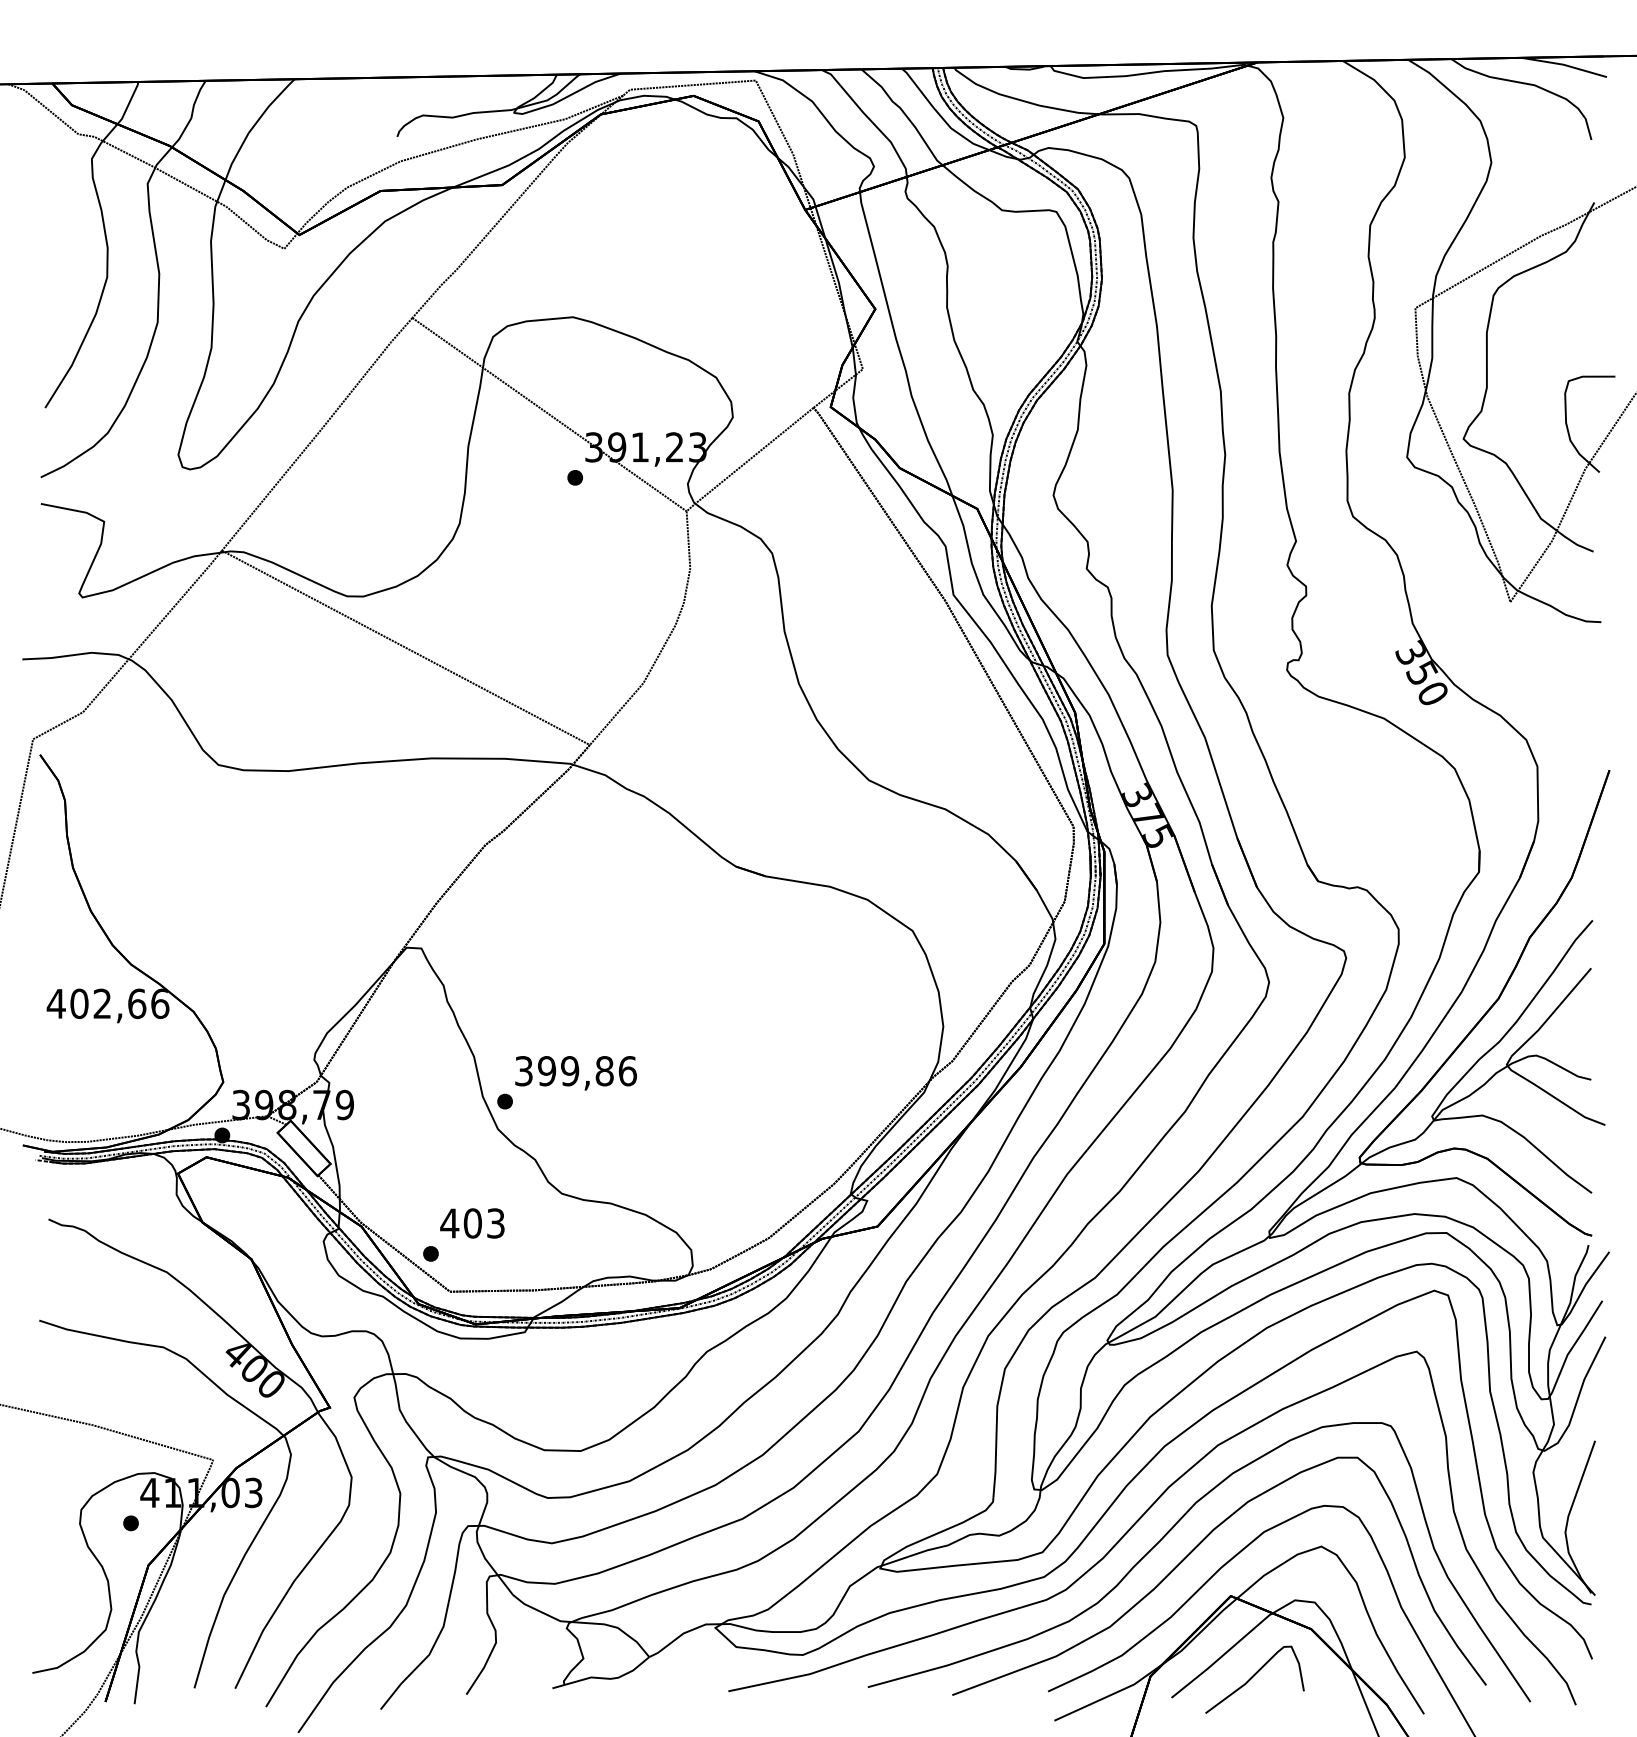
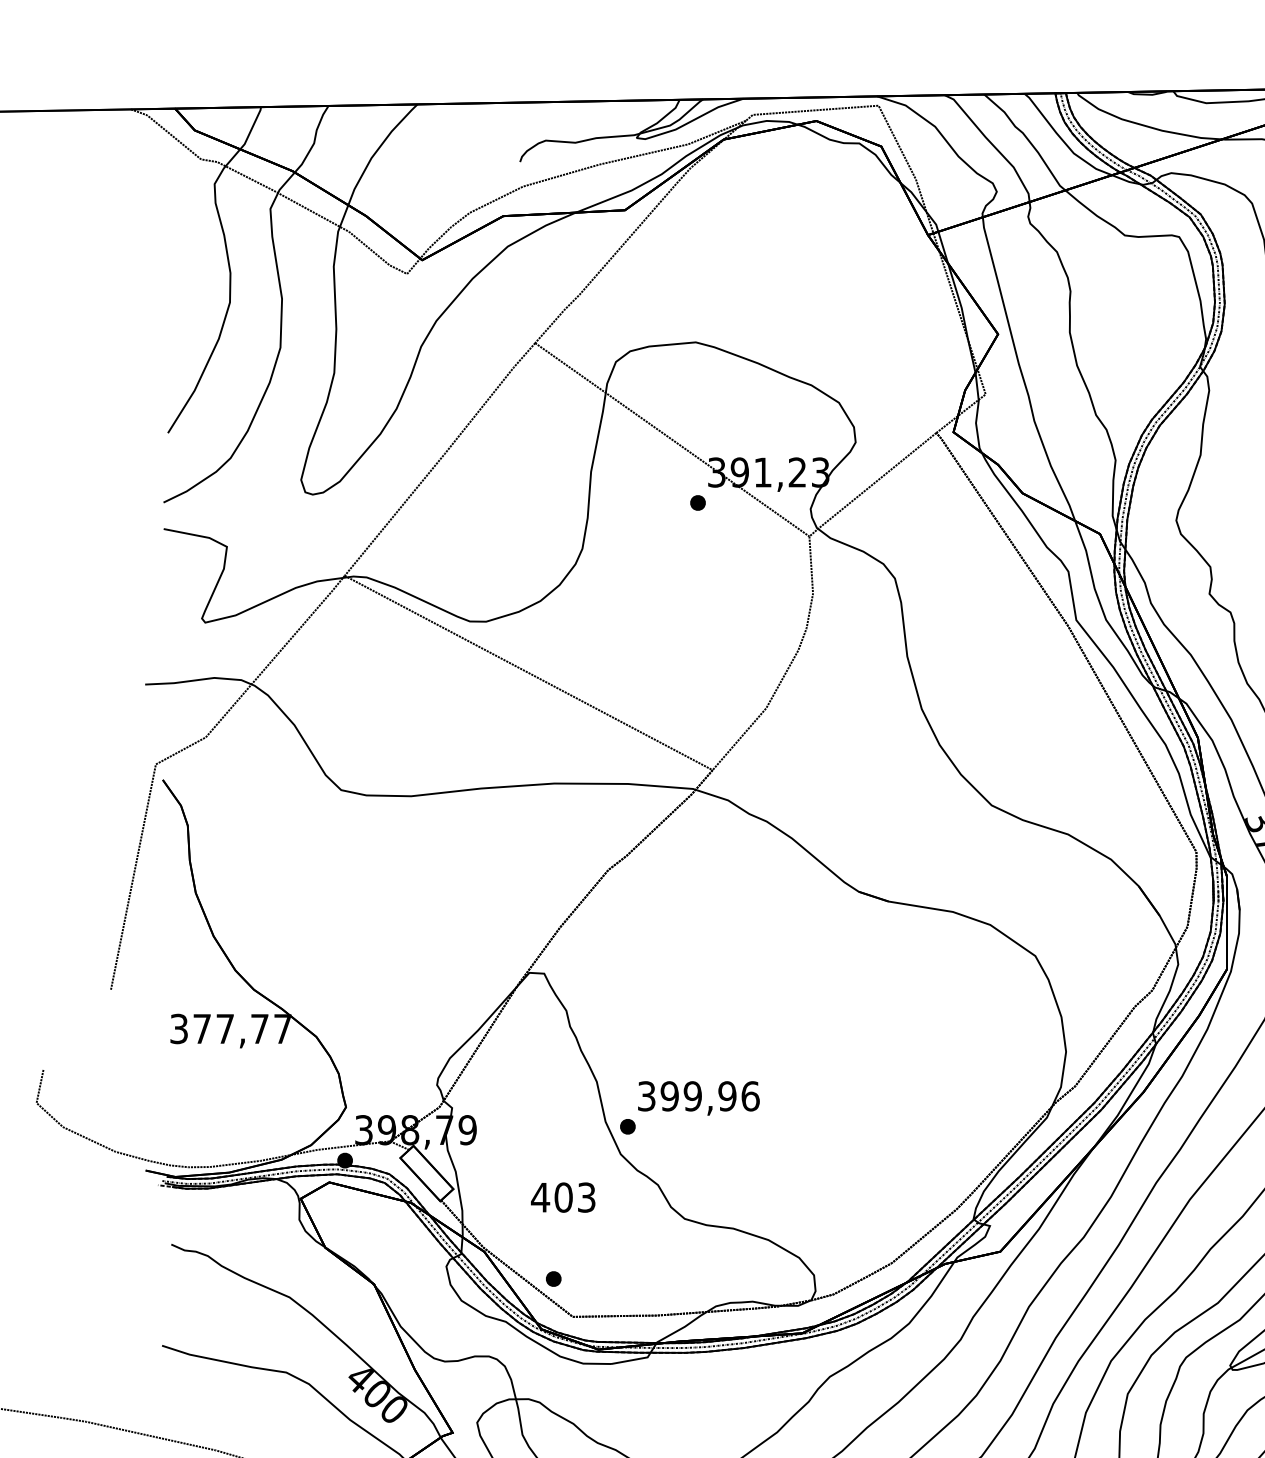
text: (107, 1003) -> (230, 1028), 402,66 -> 377,77
text: (604, 1071) -> (727, 1096), 399,86 -> 399,96
text: (472, 1223) -> (563, 1197), moved

